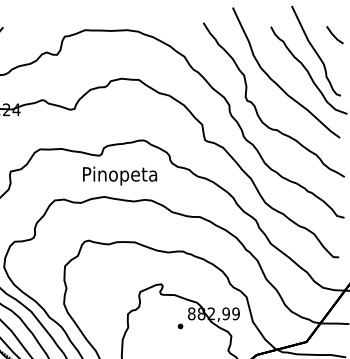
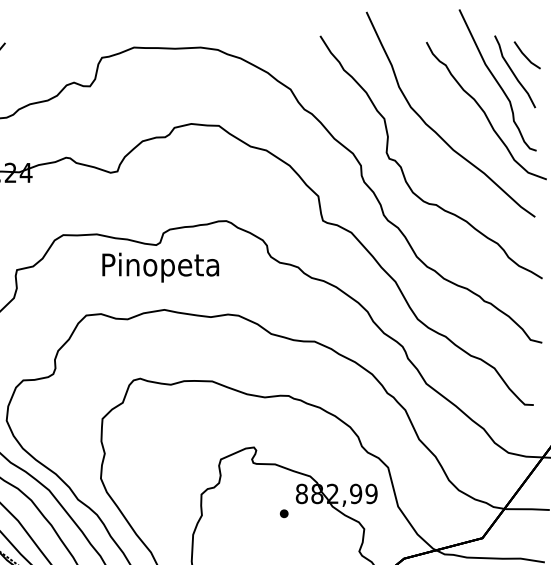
curve: (326, 45) -> (513, 71), added
text: (120, 175) -> (161, 266), moved

